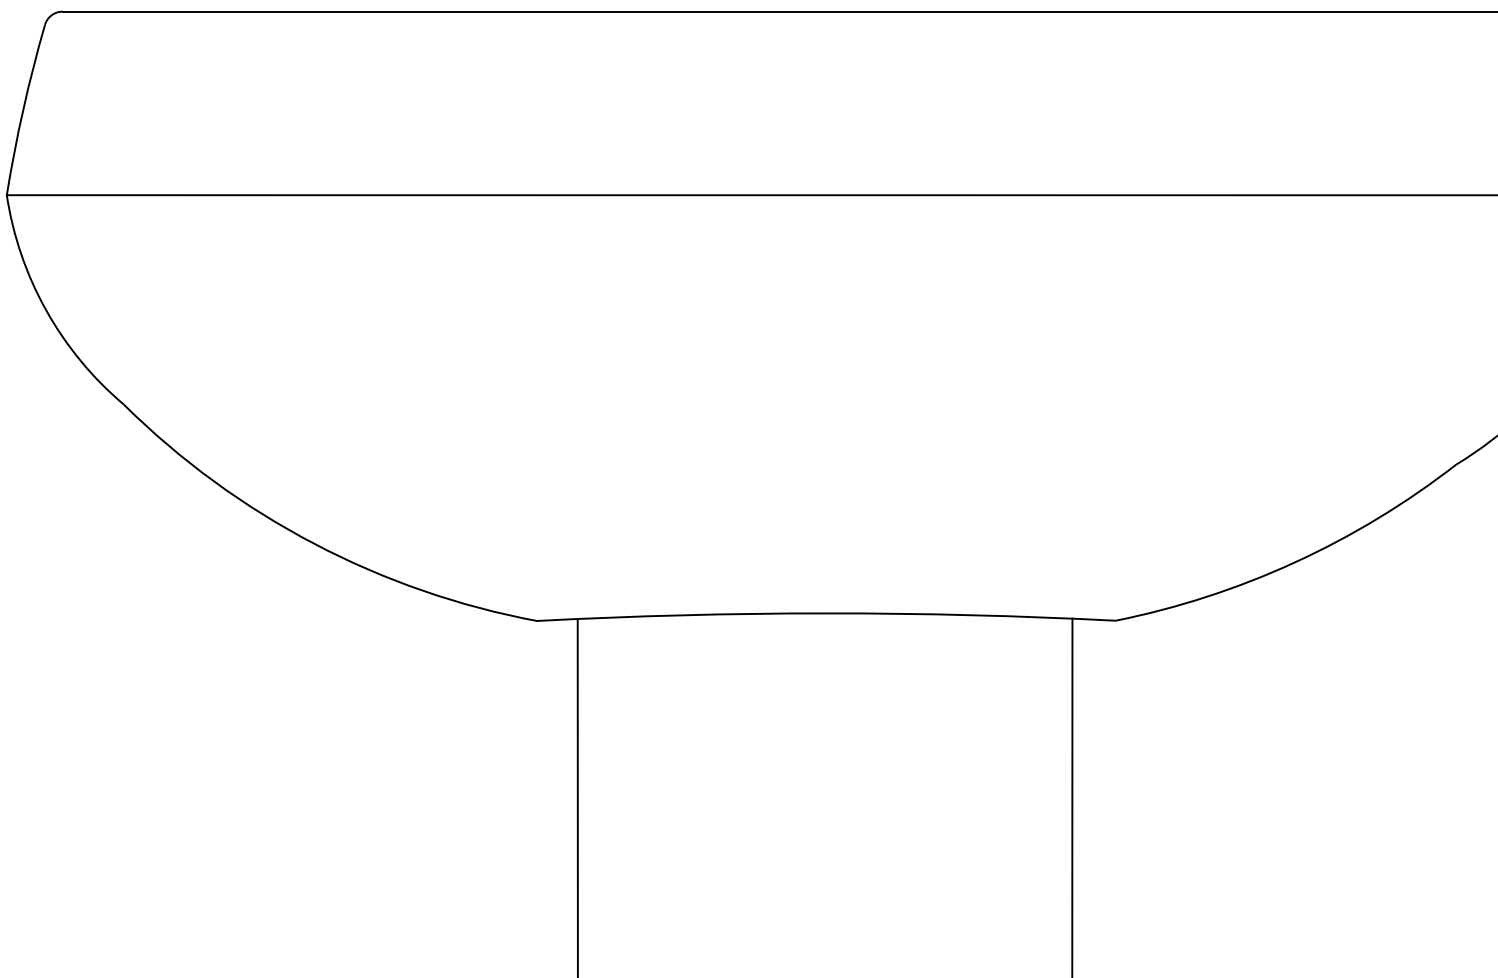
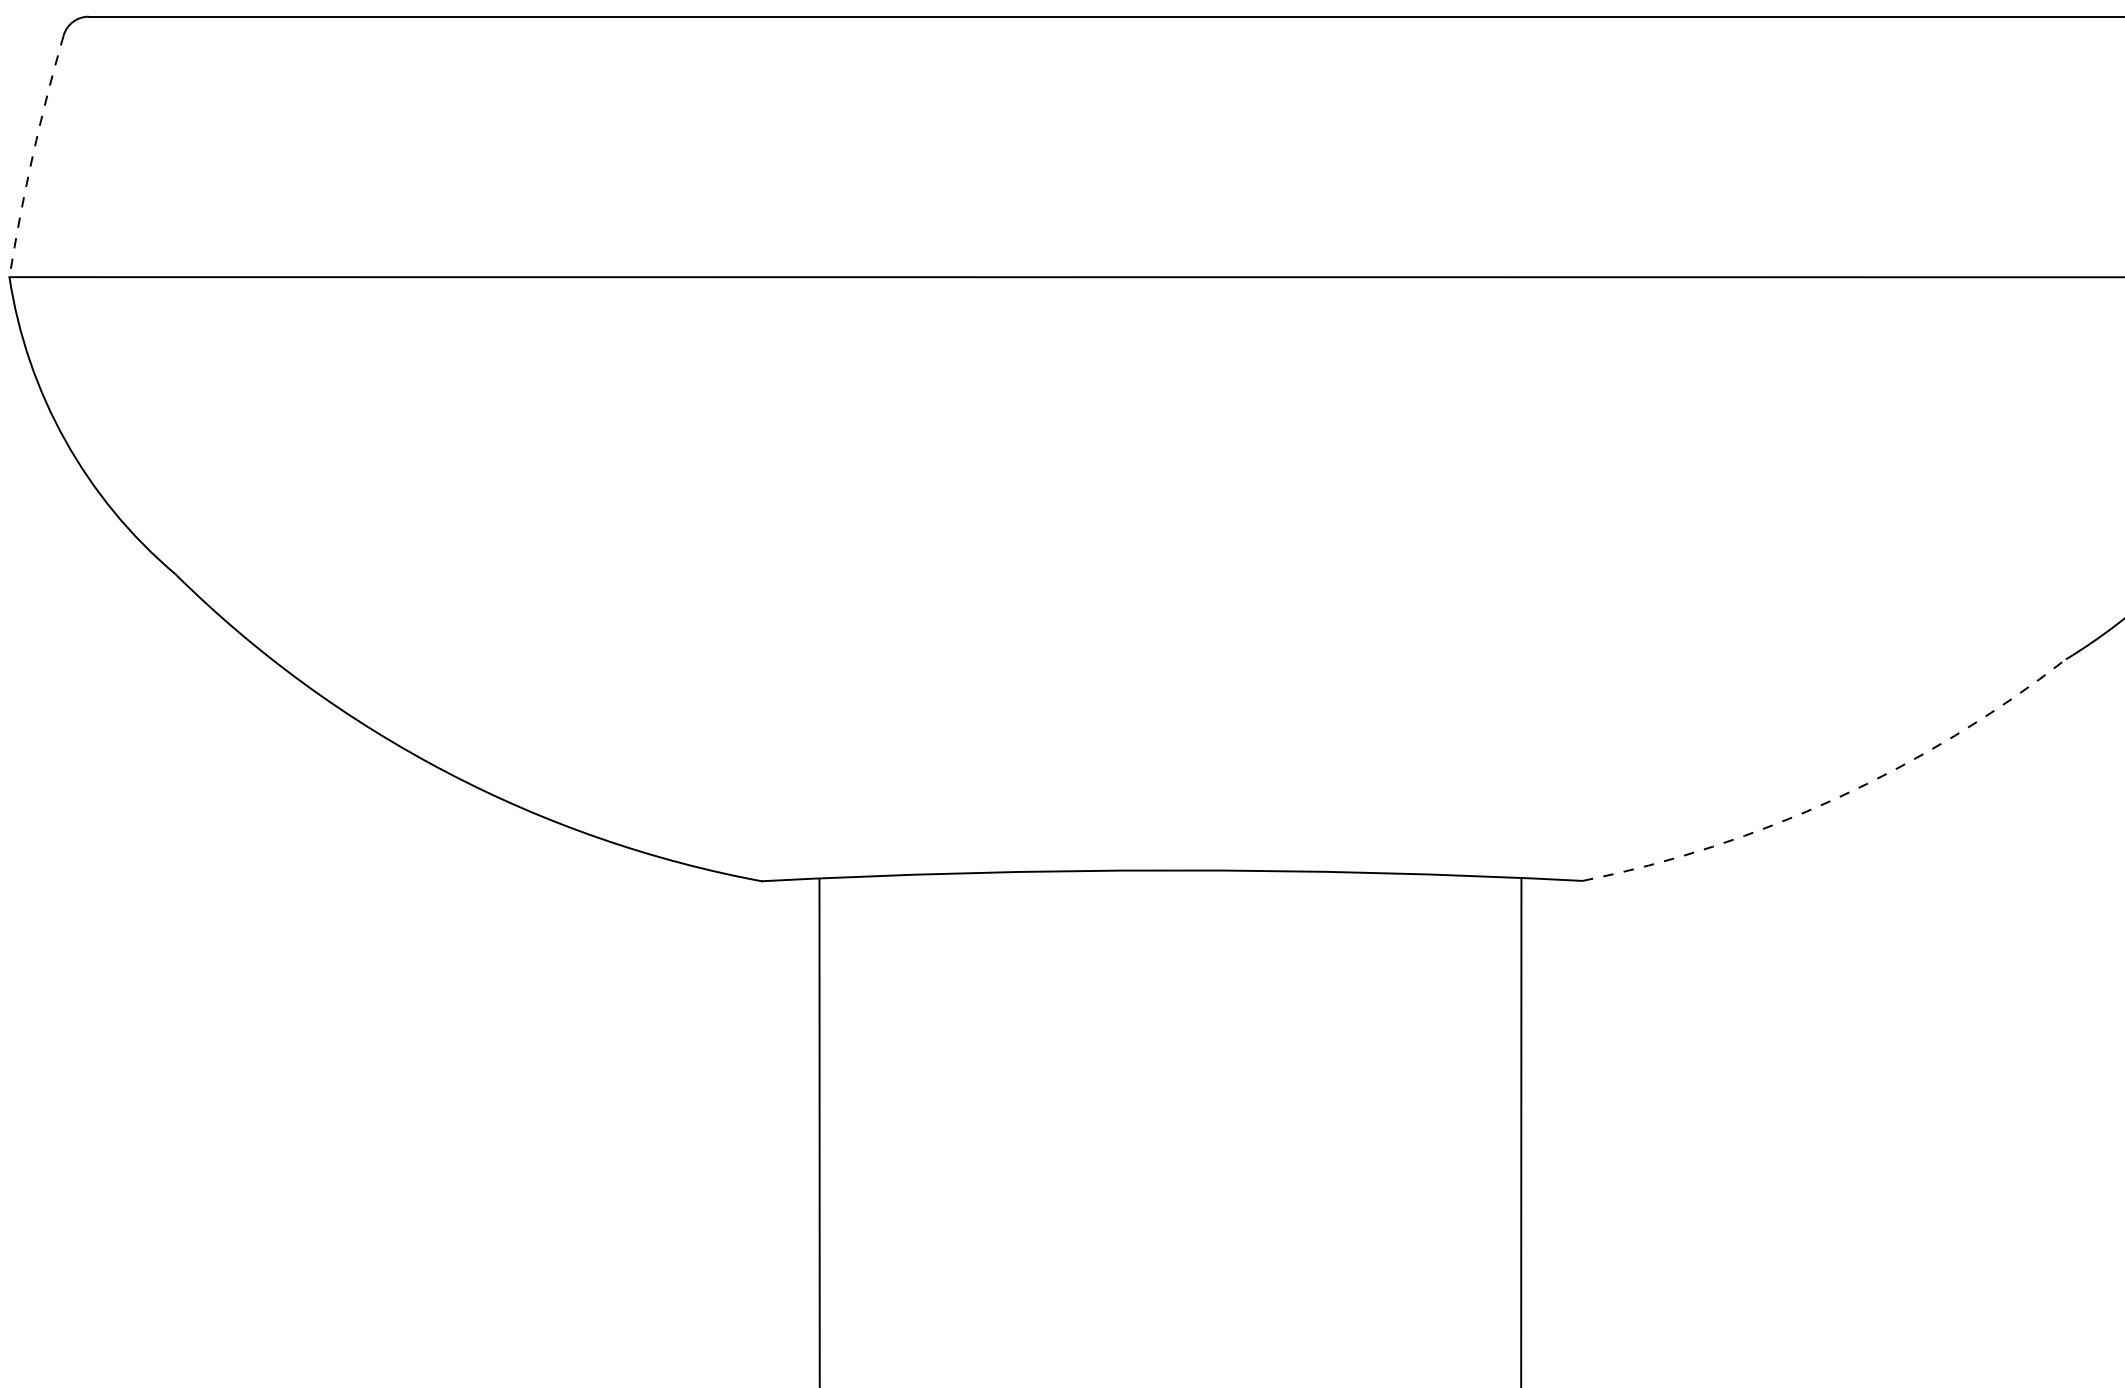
arc: (23, 109) -> (32, 155), solid -> dashed
arc: (1295, 562) -> (1837, 798), solid -> dashed

